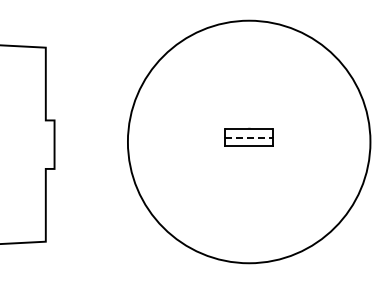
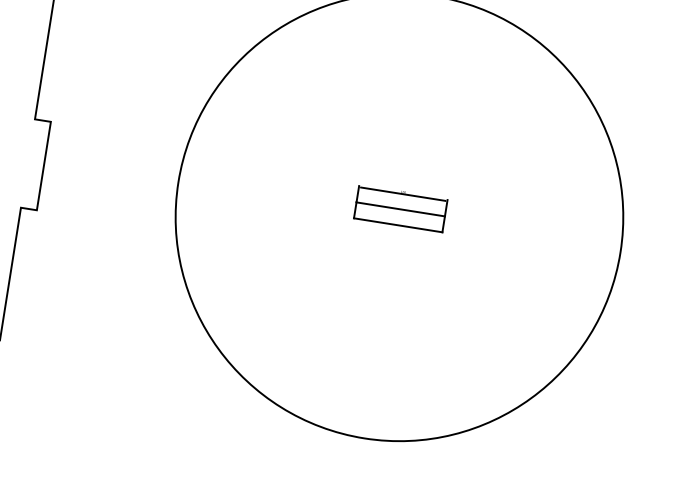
line: (249, 137) -> (401, 209), dashed -> solid

